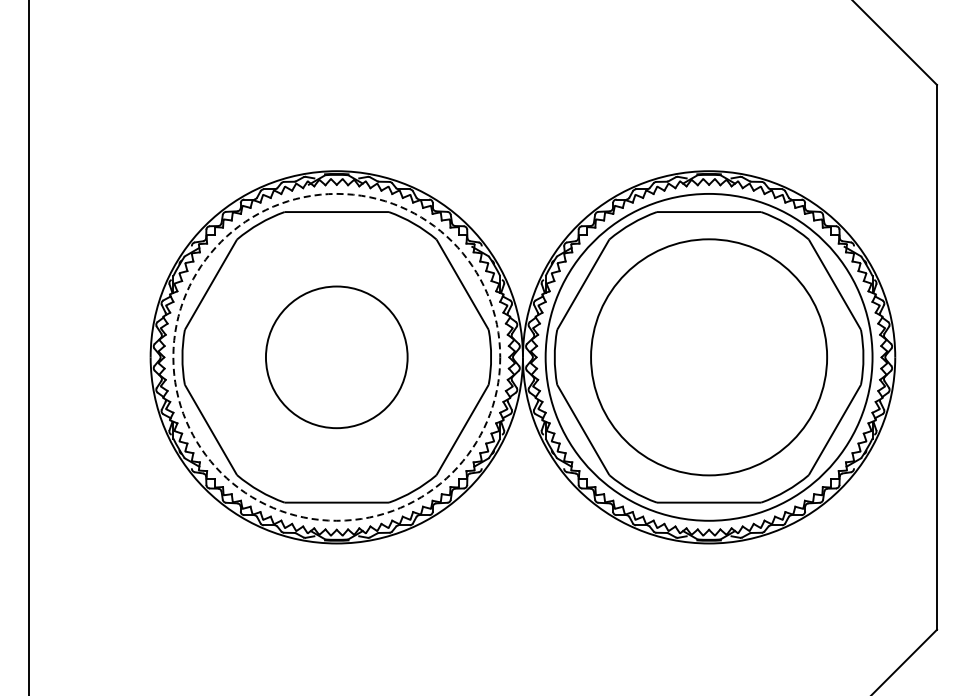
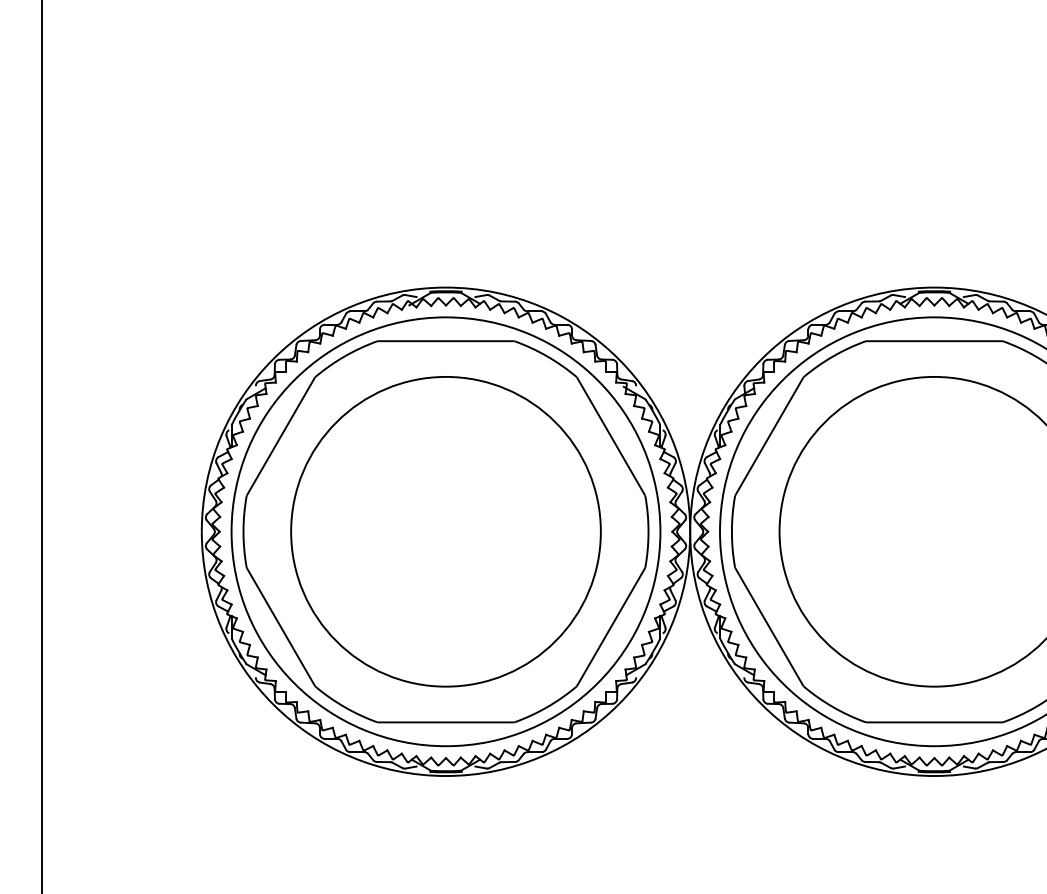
circle: (336, 356) -> (445, 530), dashed -> solid
circle: (336, 357) -> (445, 531), size x1.67

